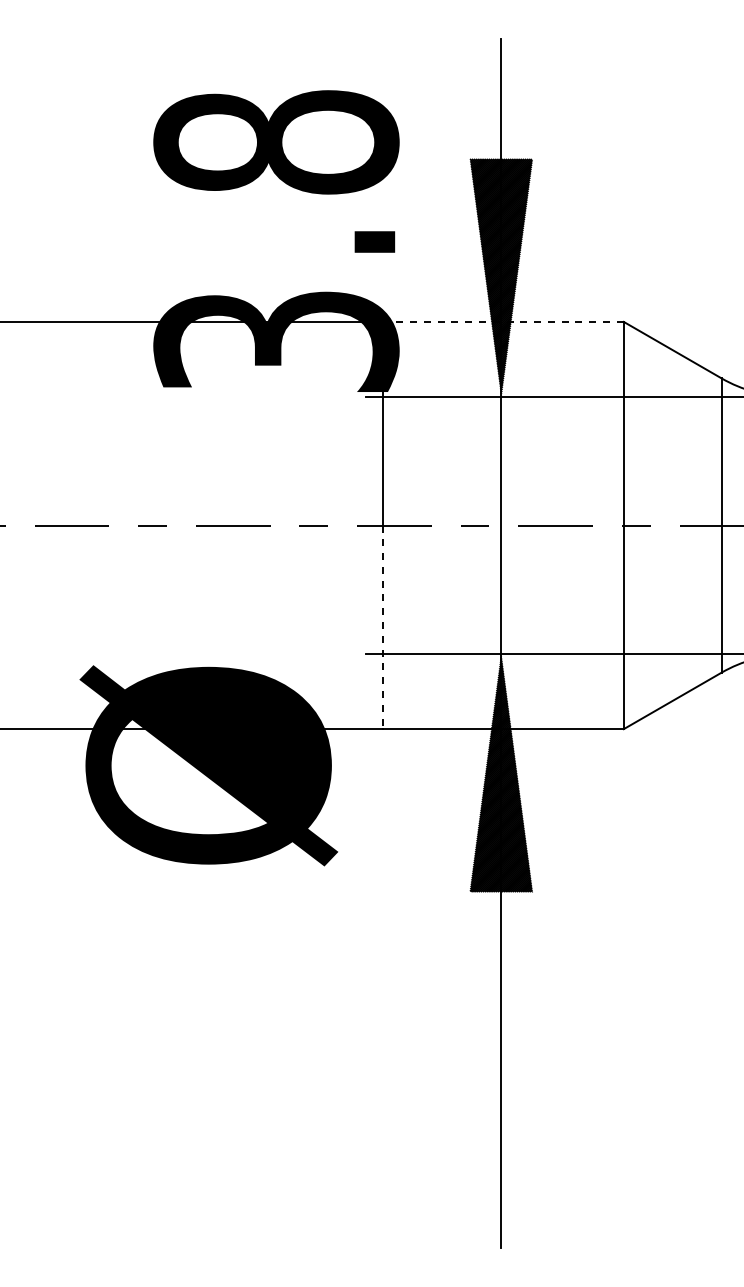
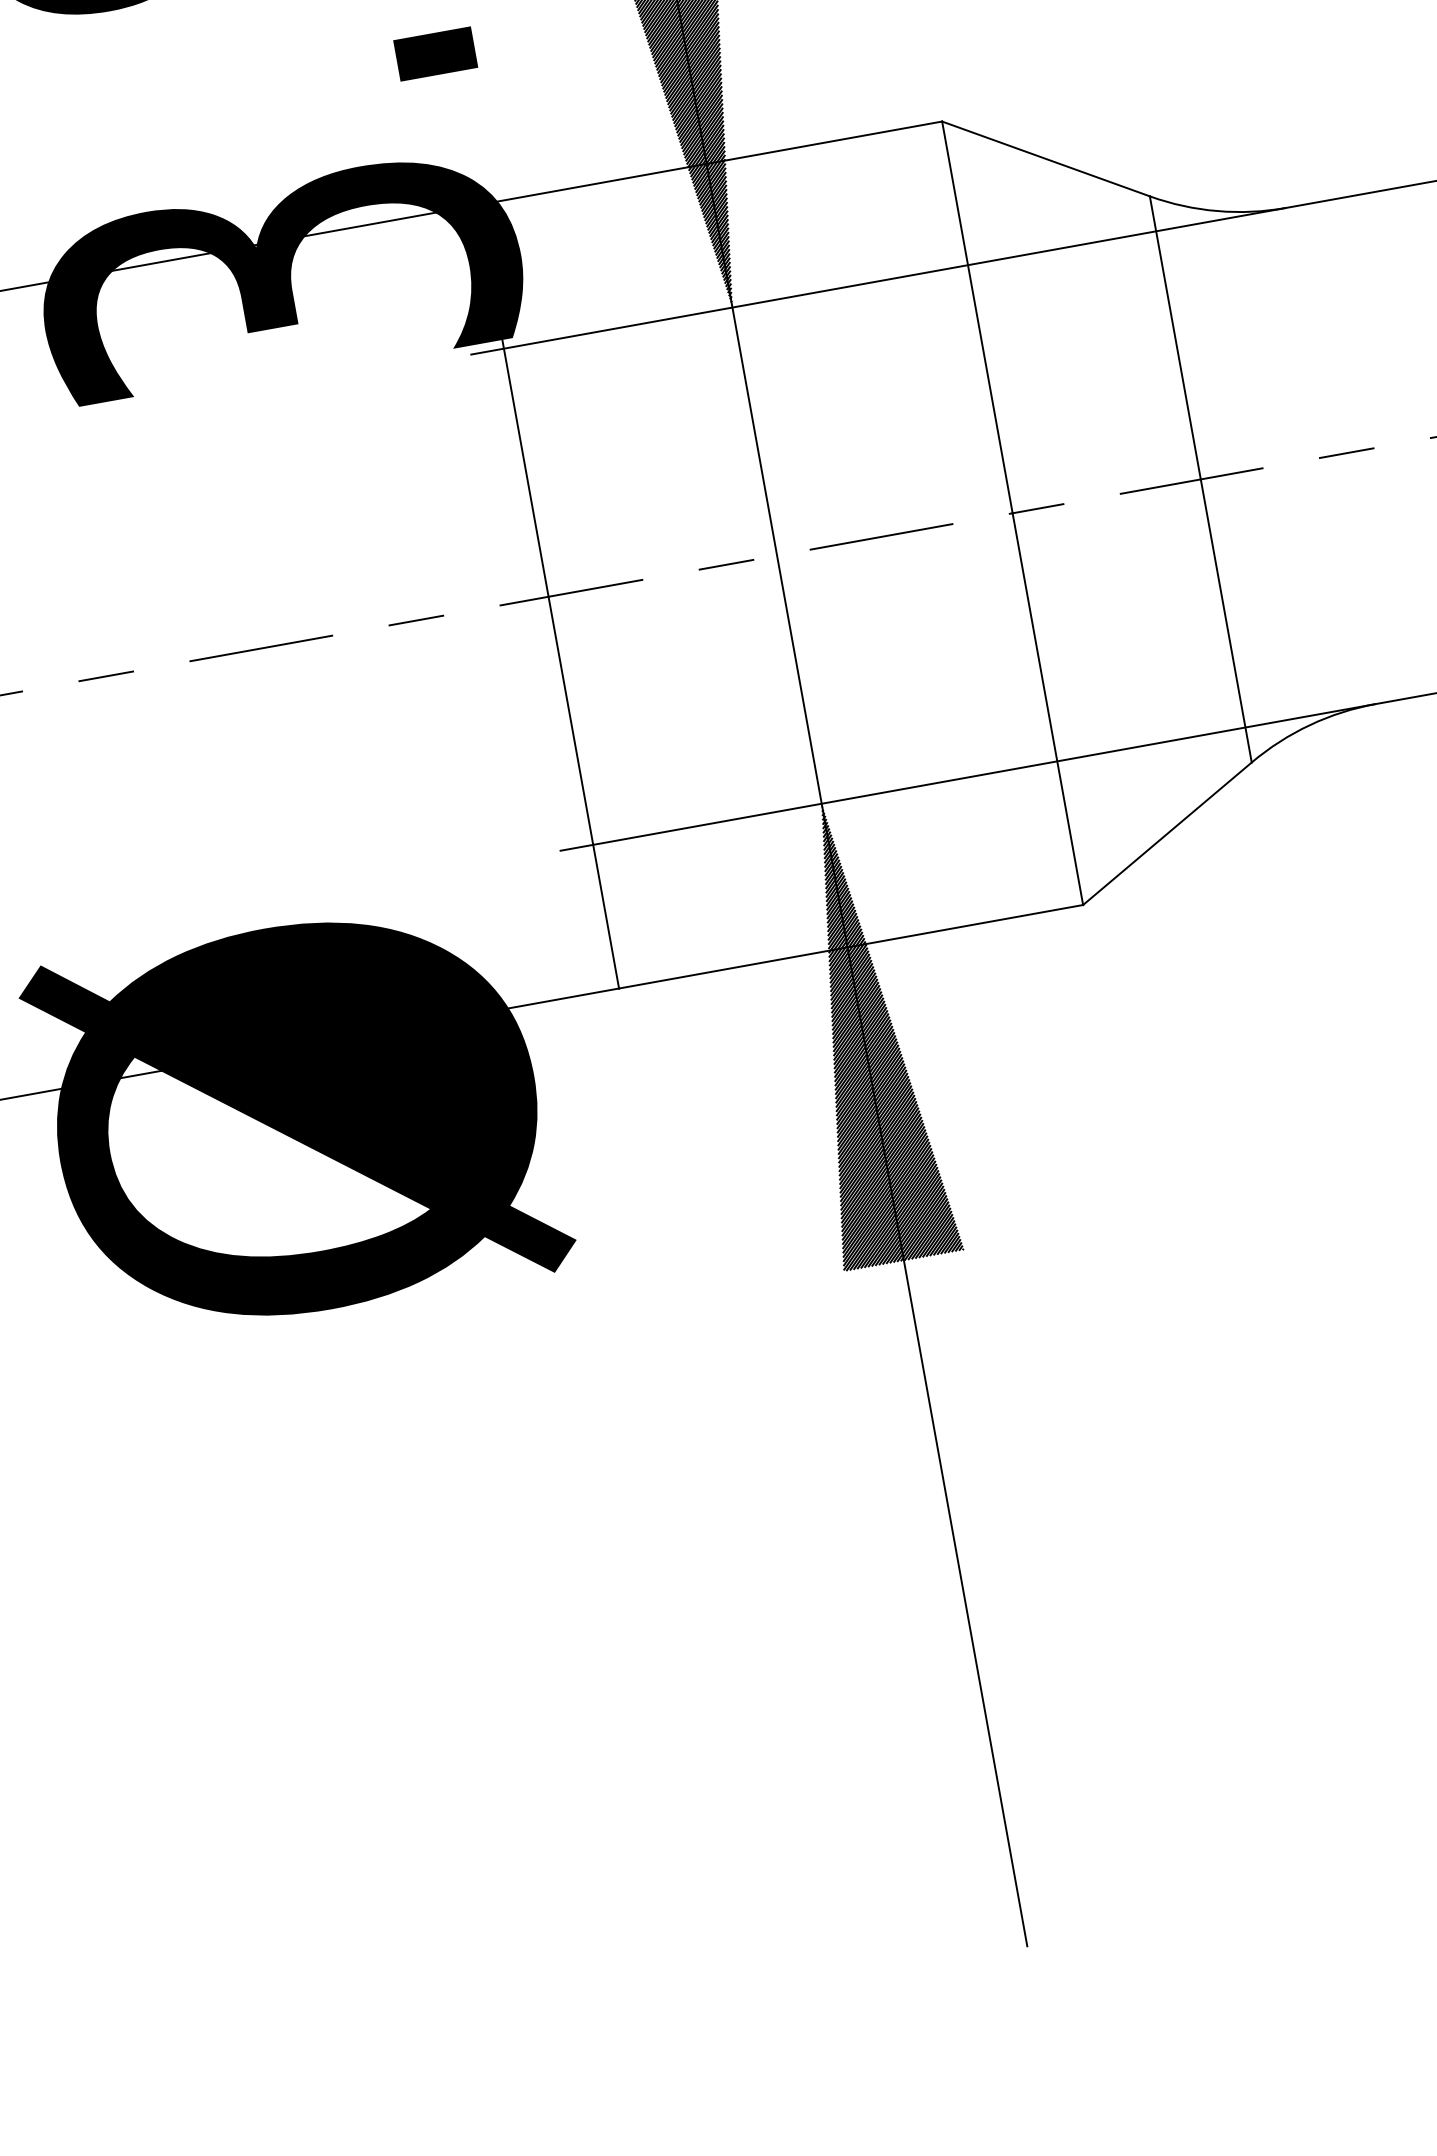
line: (503, 321) -> (710, 162), dashed -> solid
line: (382, 627) -> (583, 792), dashed -> solid

